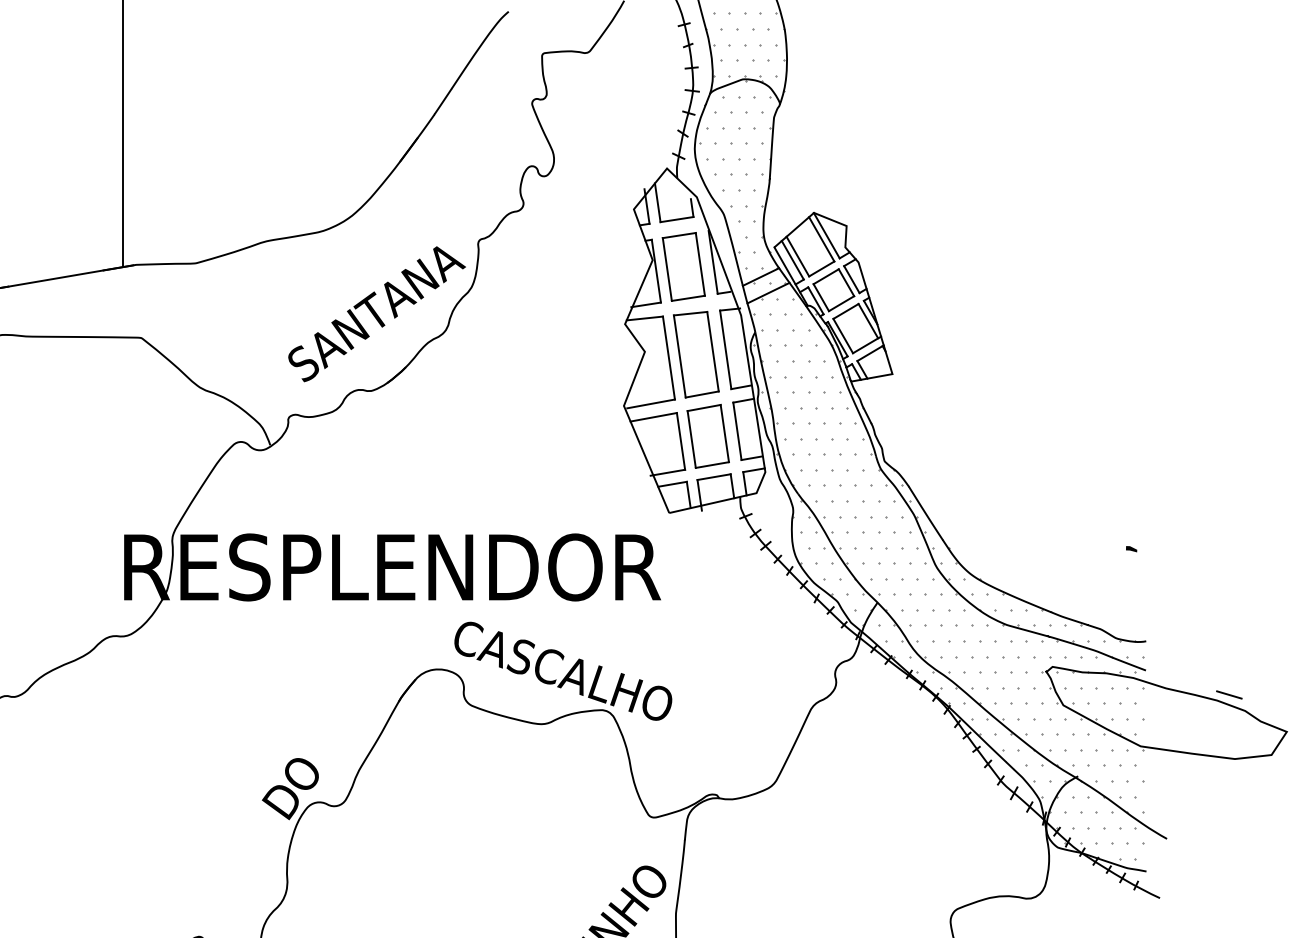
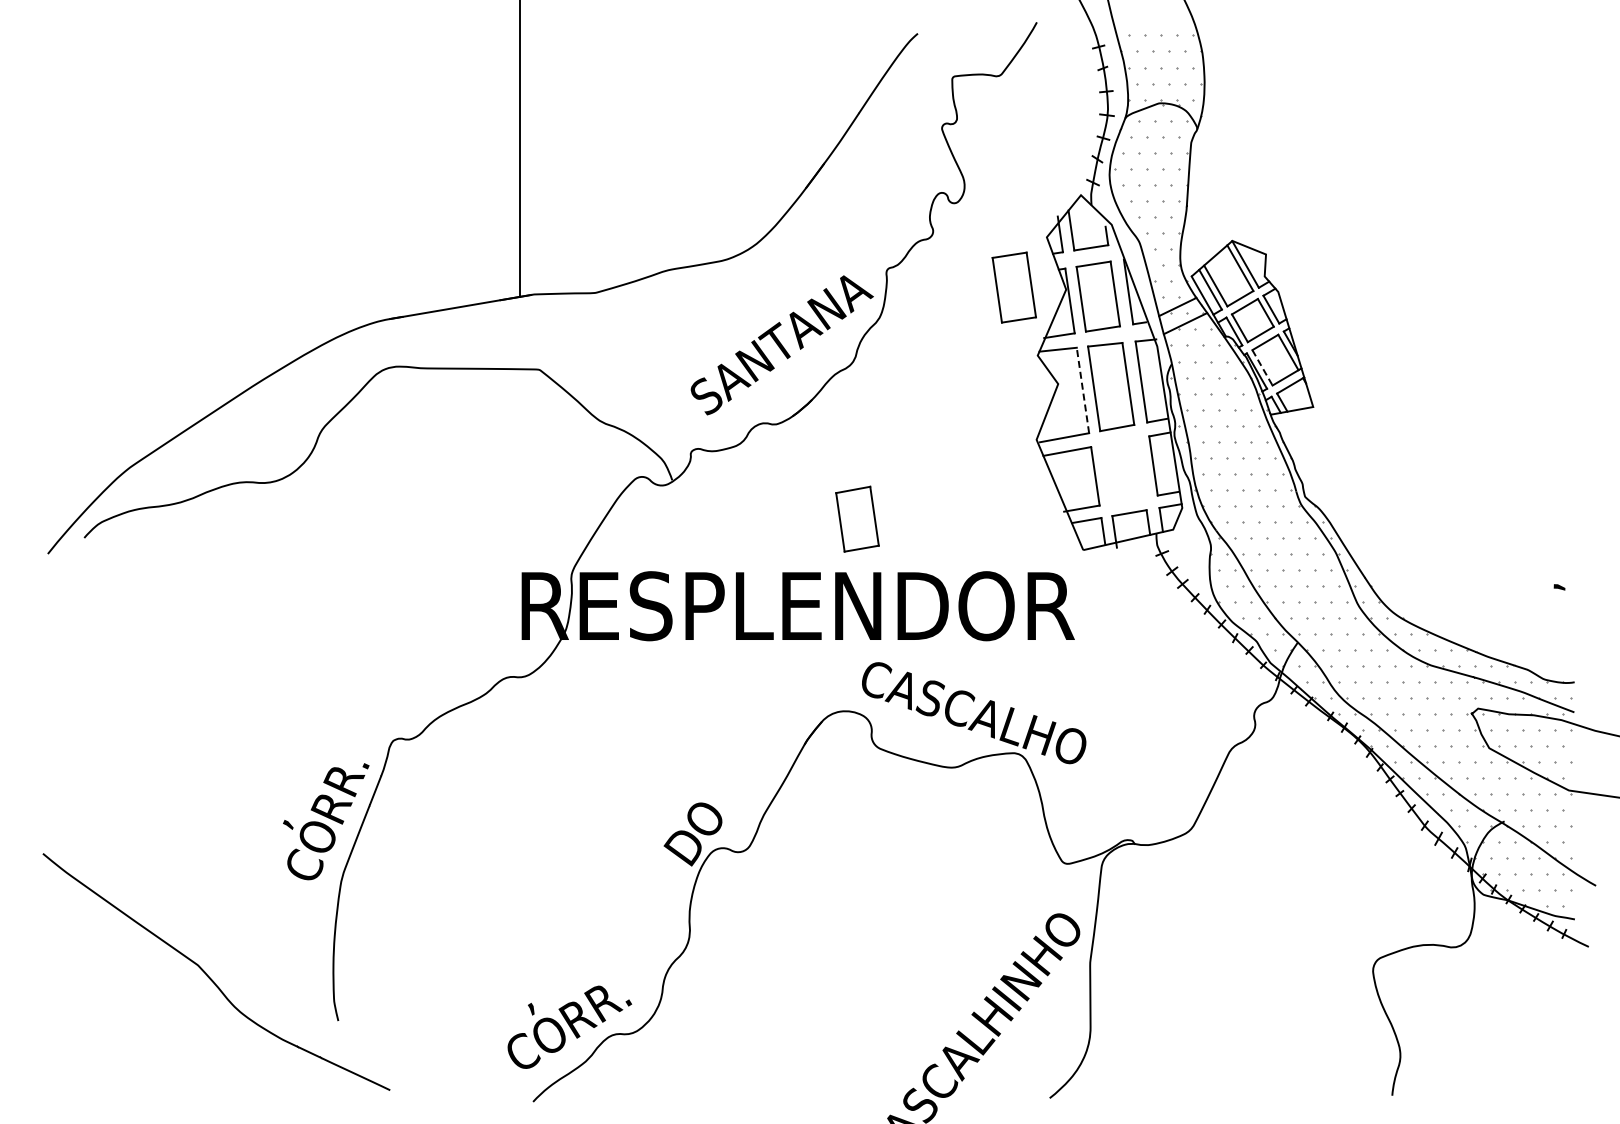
part: (601, 258) -> (1013, 287), added
line: (843, 336) -> (1262, 368), solid -> dashed
line: (668, 358) -> (1082, 390), solid -> dashed
part: (708, 435) -> (857, 518), moved

